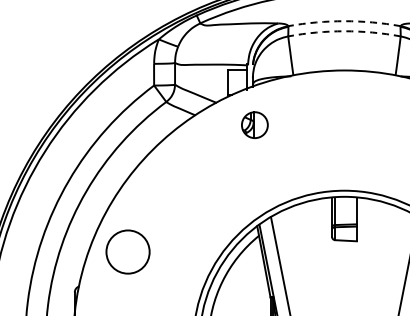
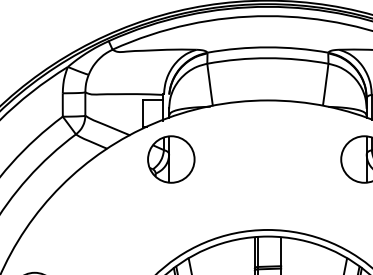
arc: (344, 21) -> (267, 47), dashed -> solid
arc: (344, 31) -> (267, 58), dashed -> solid
part: (254, 124) -> (170, 158), size x1.67

